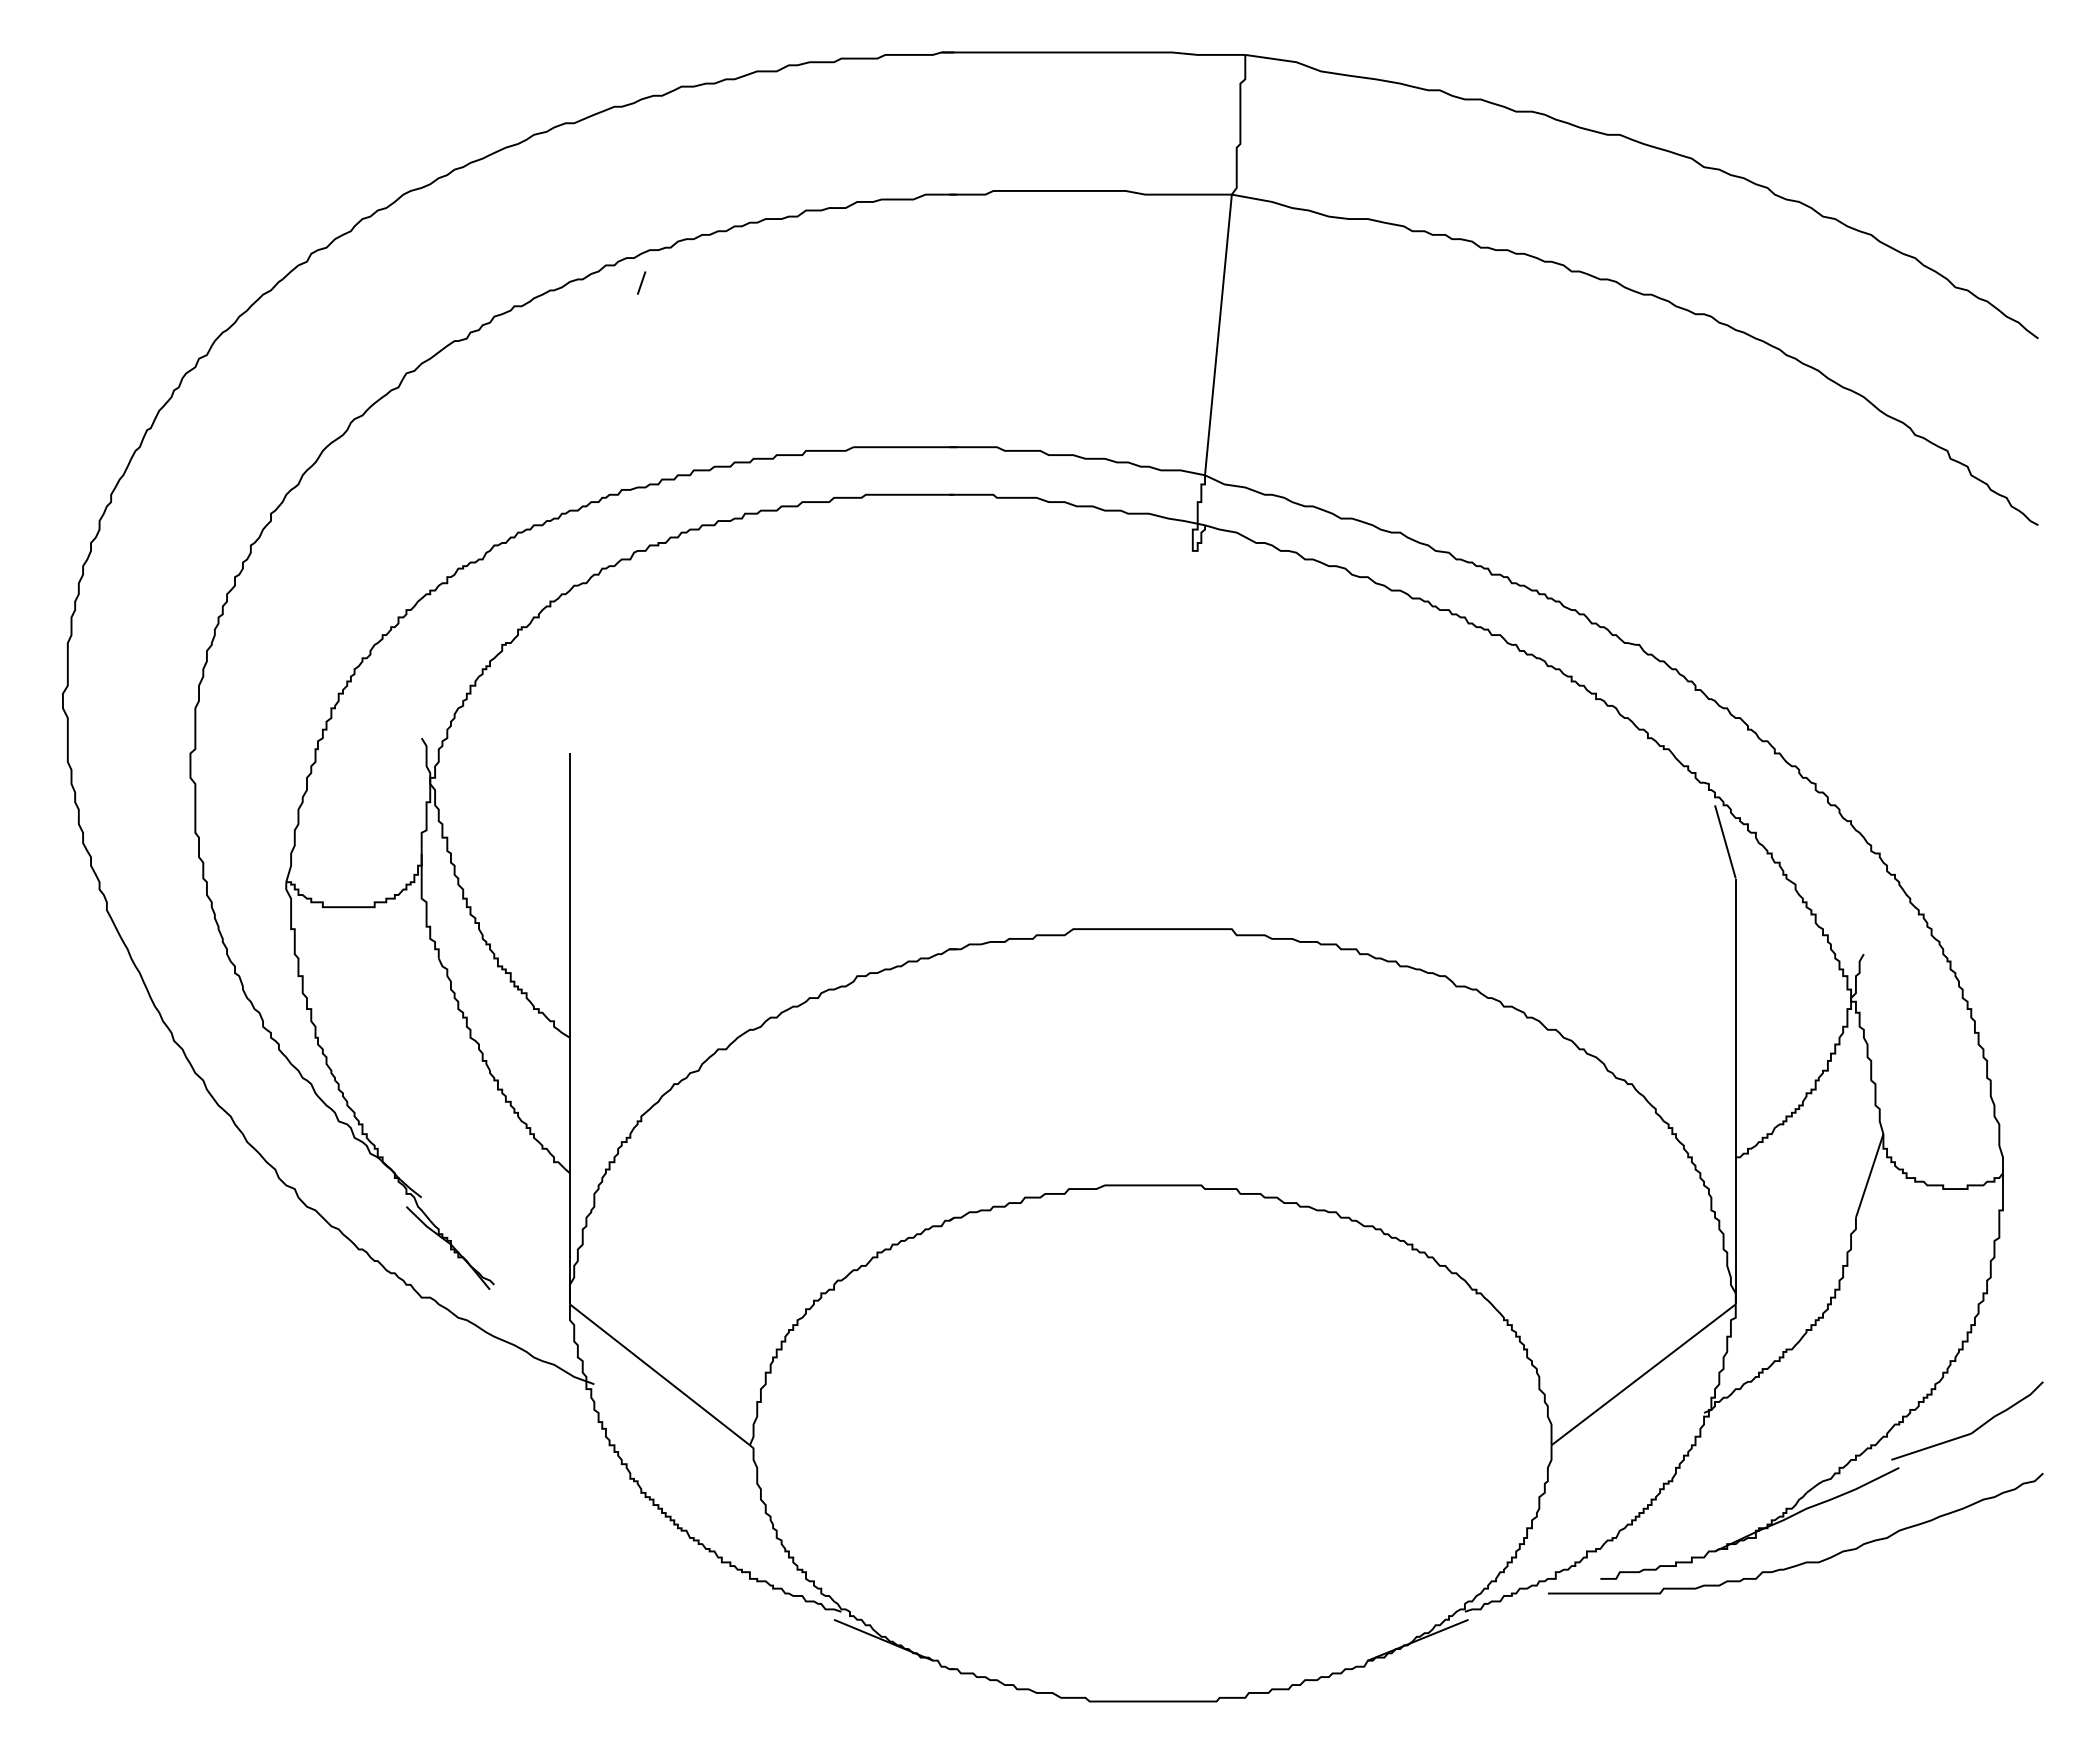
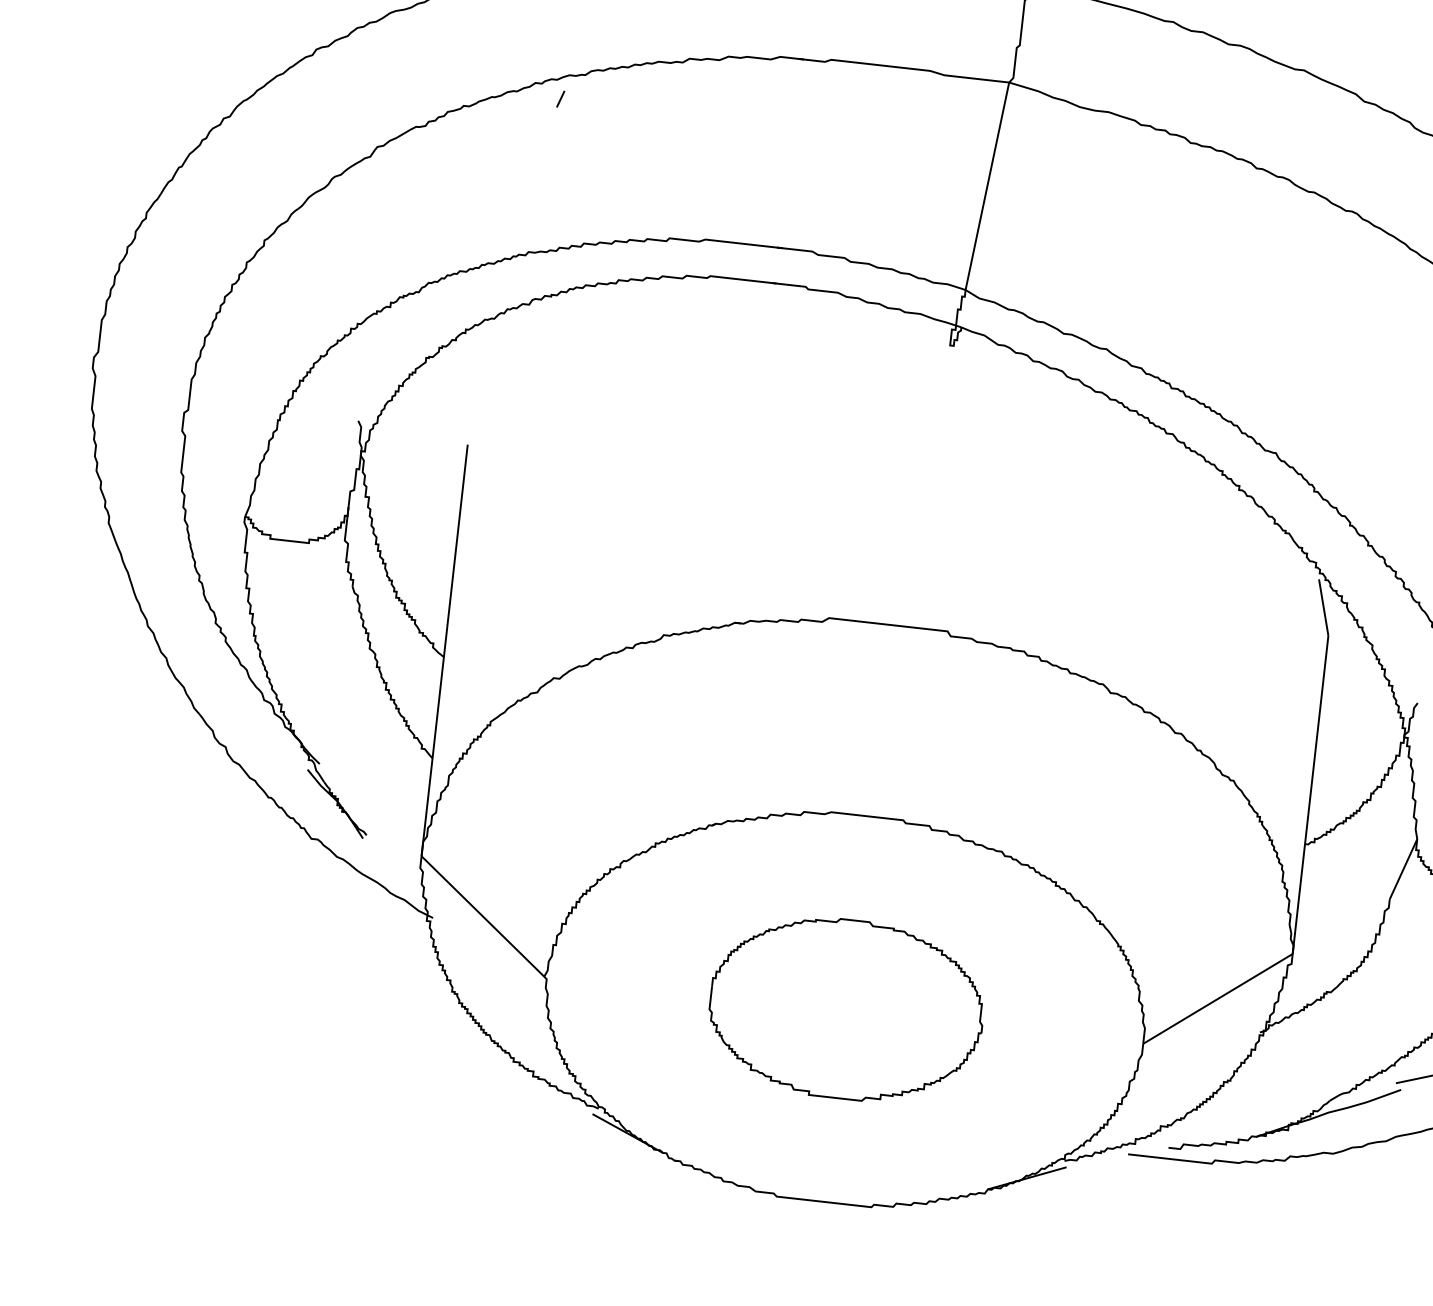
part: (1154, 1443) -> (846, 1009), added

